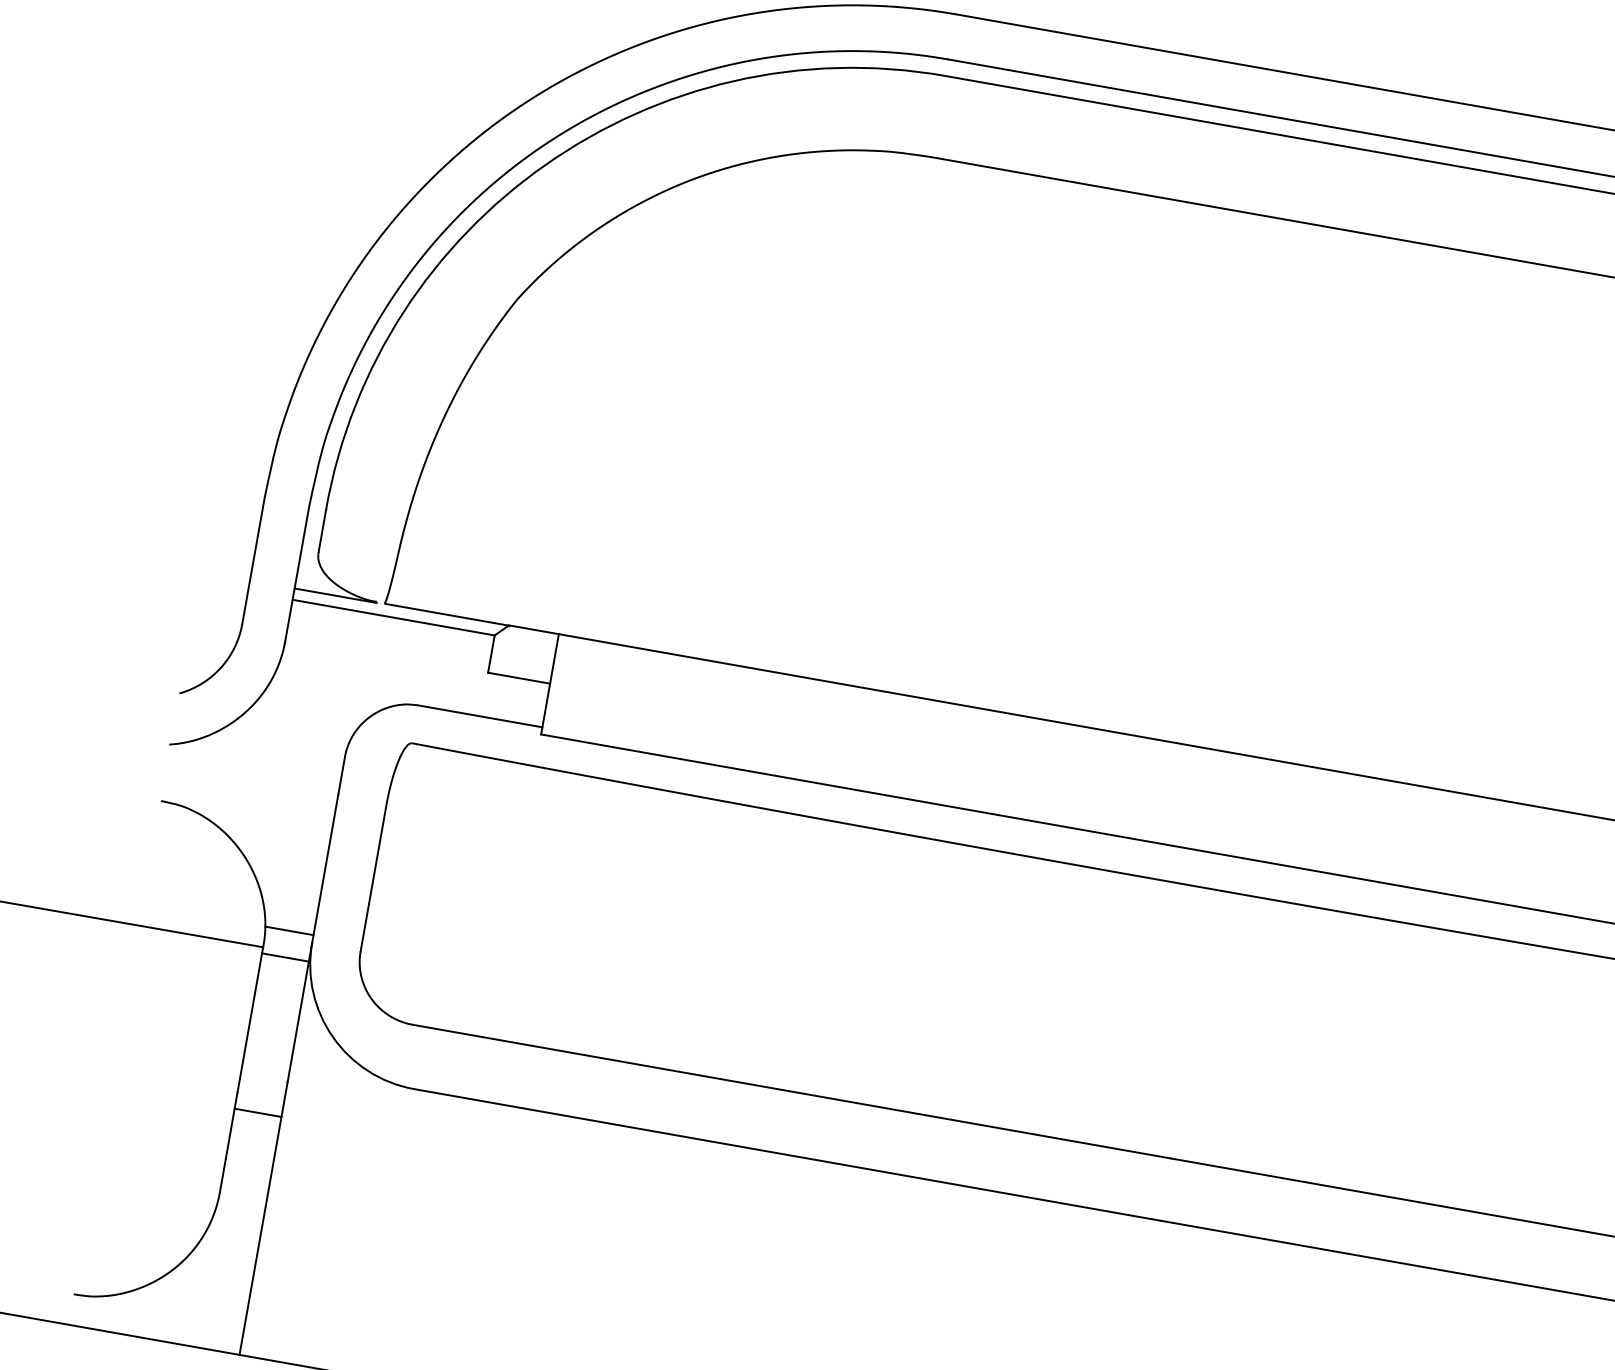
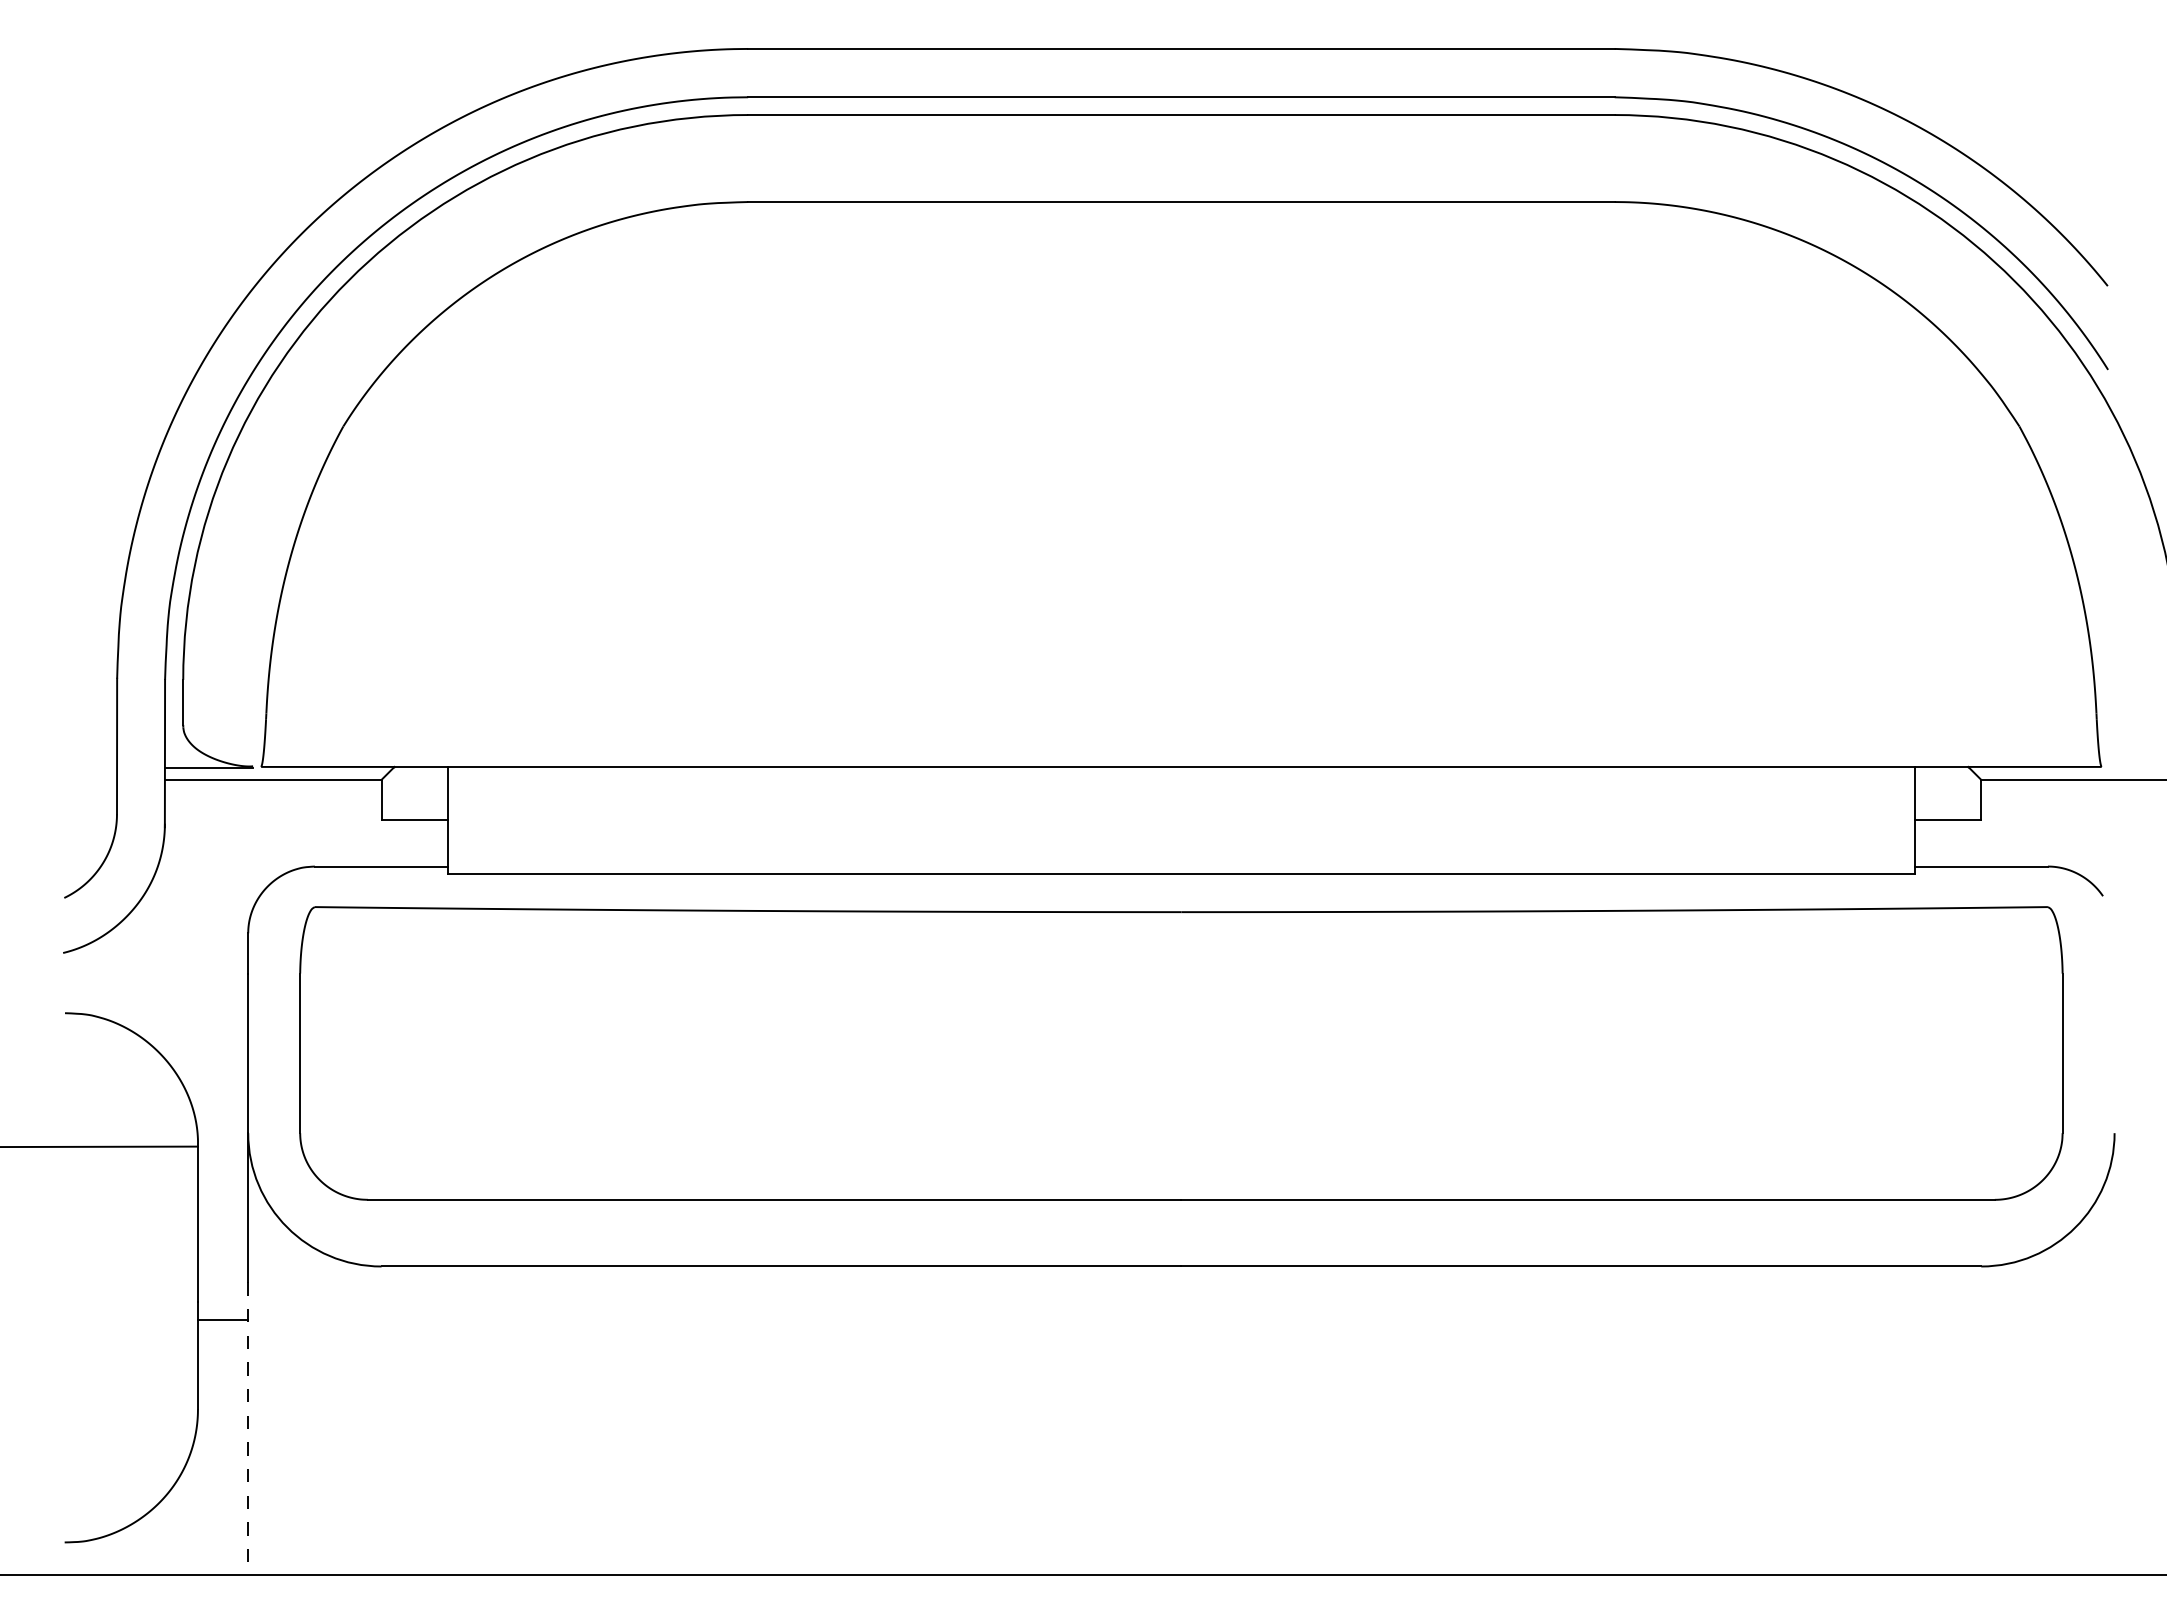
line: (289, 930) -> (222, 1124), removed
line: (284, 957) -> (222, 1153), removed
line: (263, 1219) -> (248, 1429), solid -> dashed

